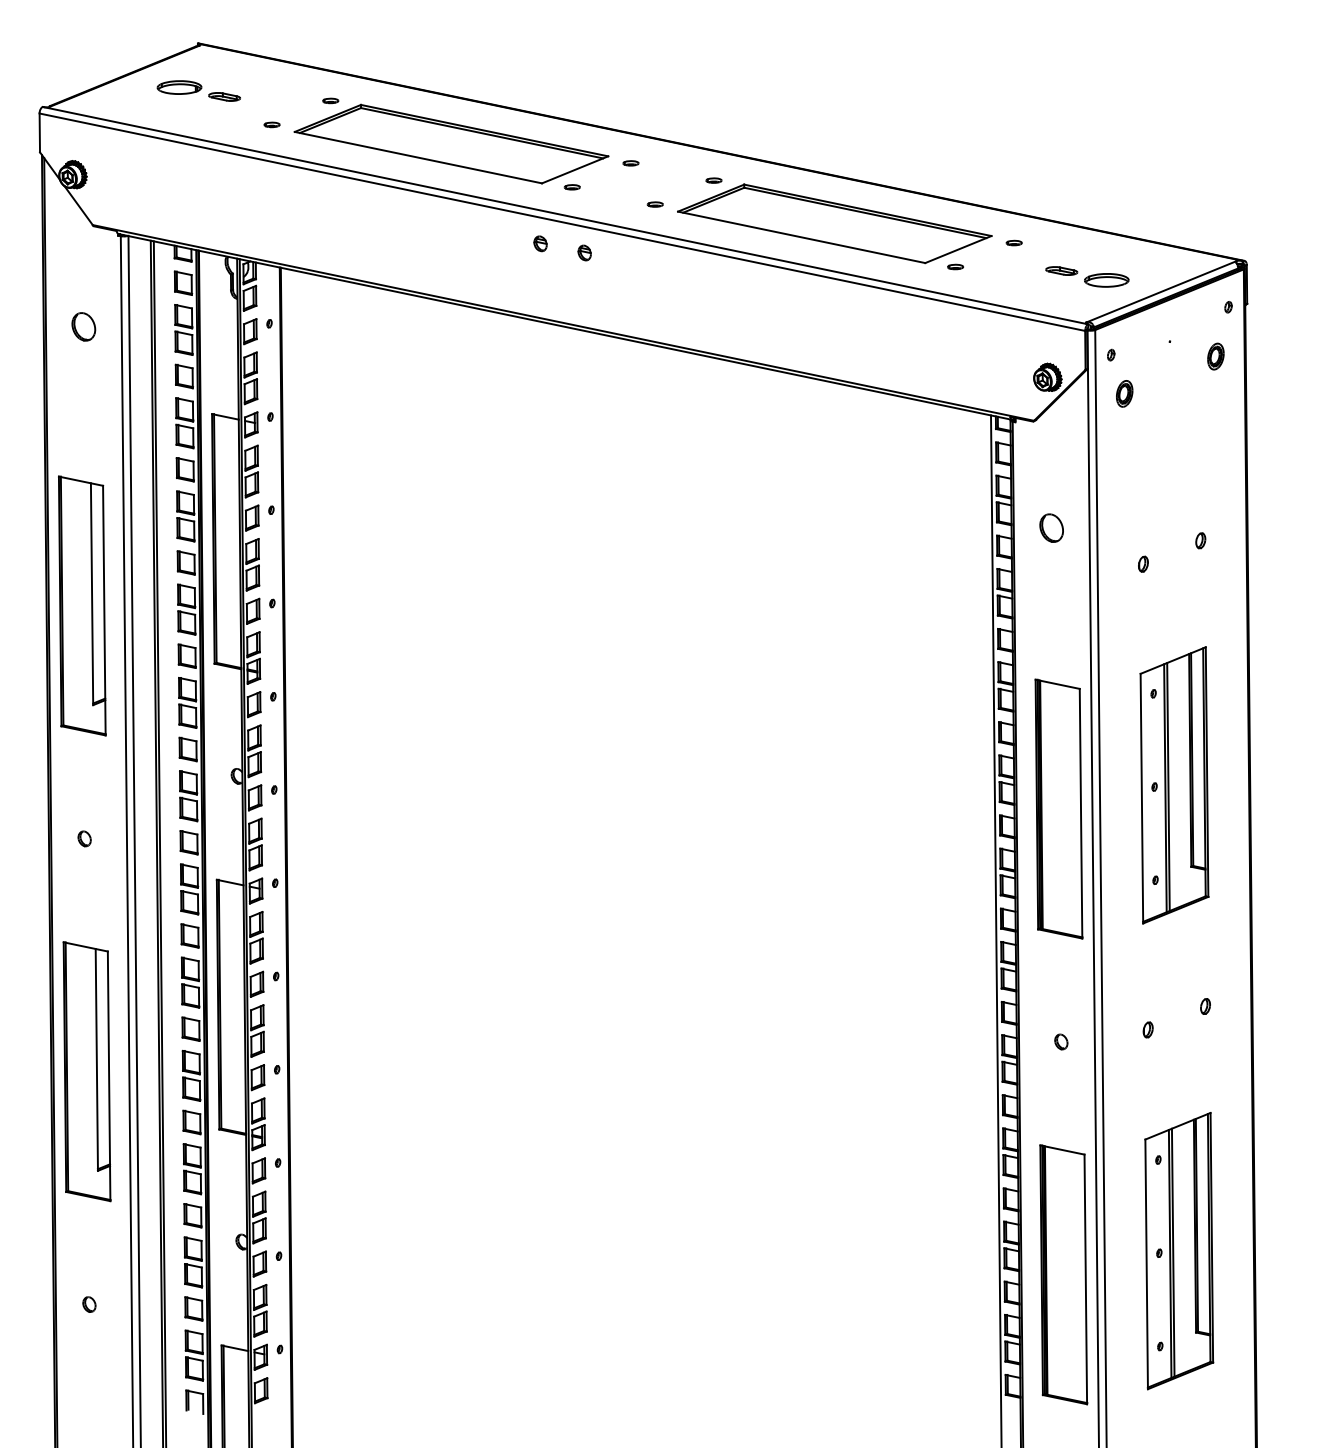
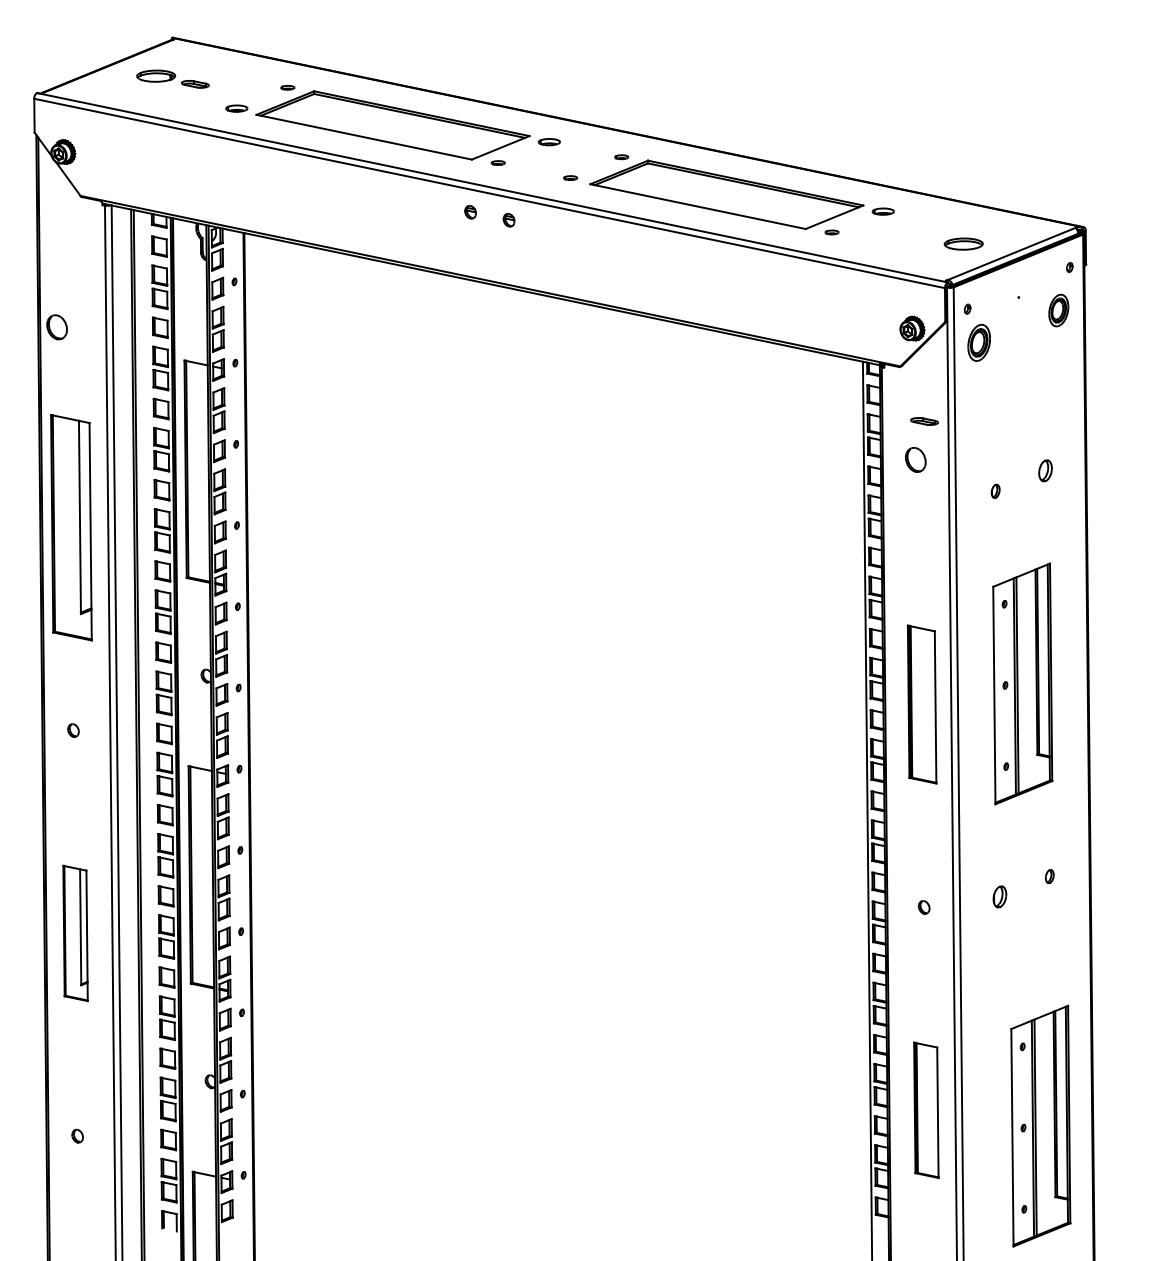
part: (271, 124) -> (236, 108), size x1.6
part: (630, 163) -> (548, 142), size x1.6
part: (1013, 242) -> (882, 211), size x1.6
part: (1061, 270) -> (924, 421), moved
part: (83, 326) -> (56, 326), moved
part: (1215, 356) -> (1058, 310), size x1.4
part: (1124, 393) -> (979, 342), size x1.6
part: (1200, 540) -> (1045, 470), size x1.6
part: (1058, 808) -> (921, 704), size x0.7
part: (1147, 1029) -> (999, 896), size x1.6
part: (86, 1071) -> (75, 933), size x0.6
part: (1179, 1251) -> (1041, 1126), moved
part: (1063, 1274) -> (926, 1109), size x0.6

